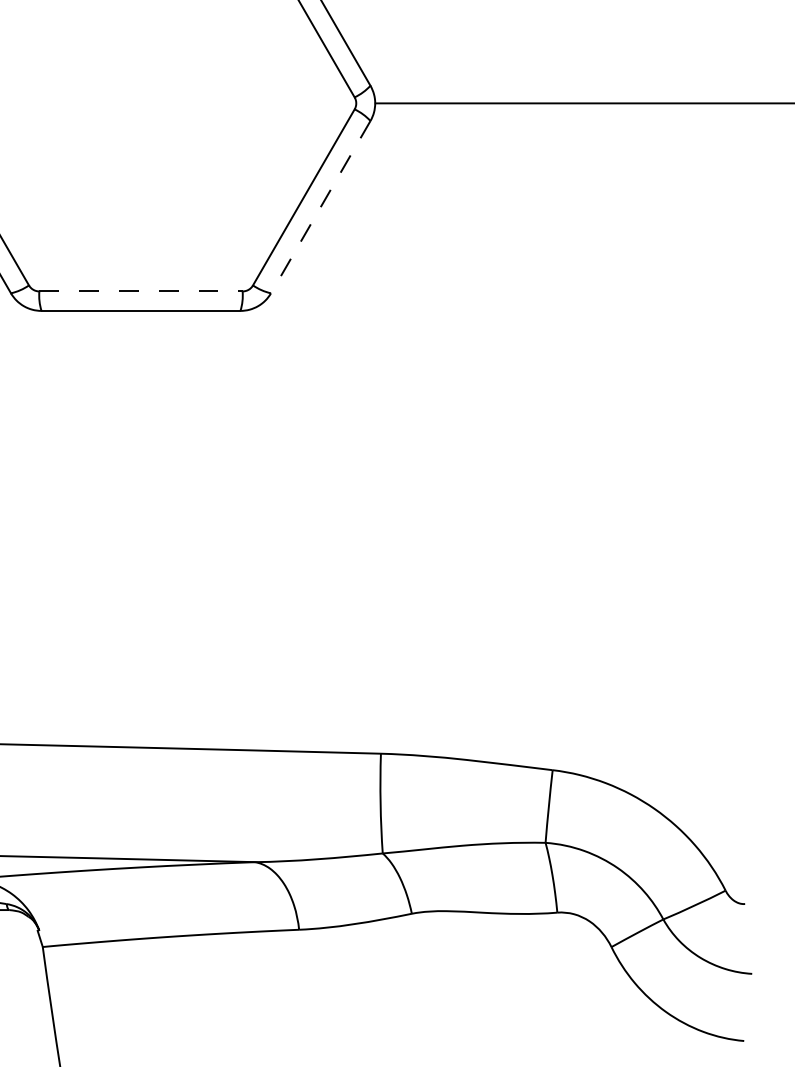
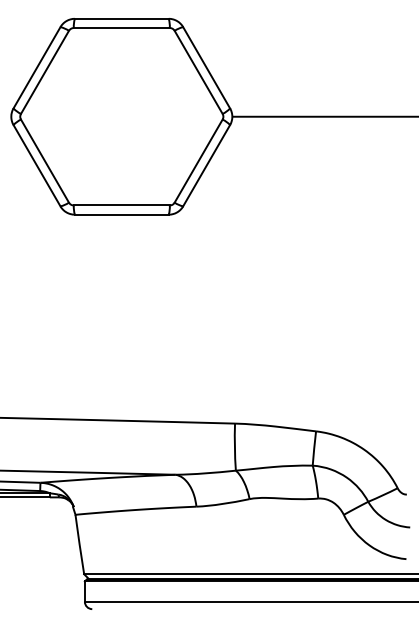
line: (320, 206) -> (206, 165), dashed -> solid
line: (140, 291) -> (121, 205), dashed -> solid

